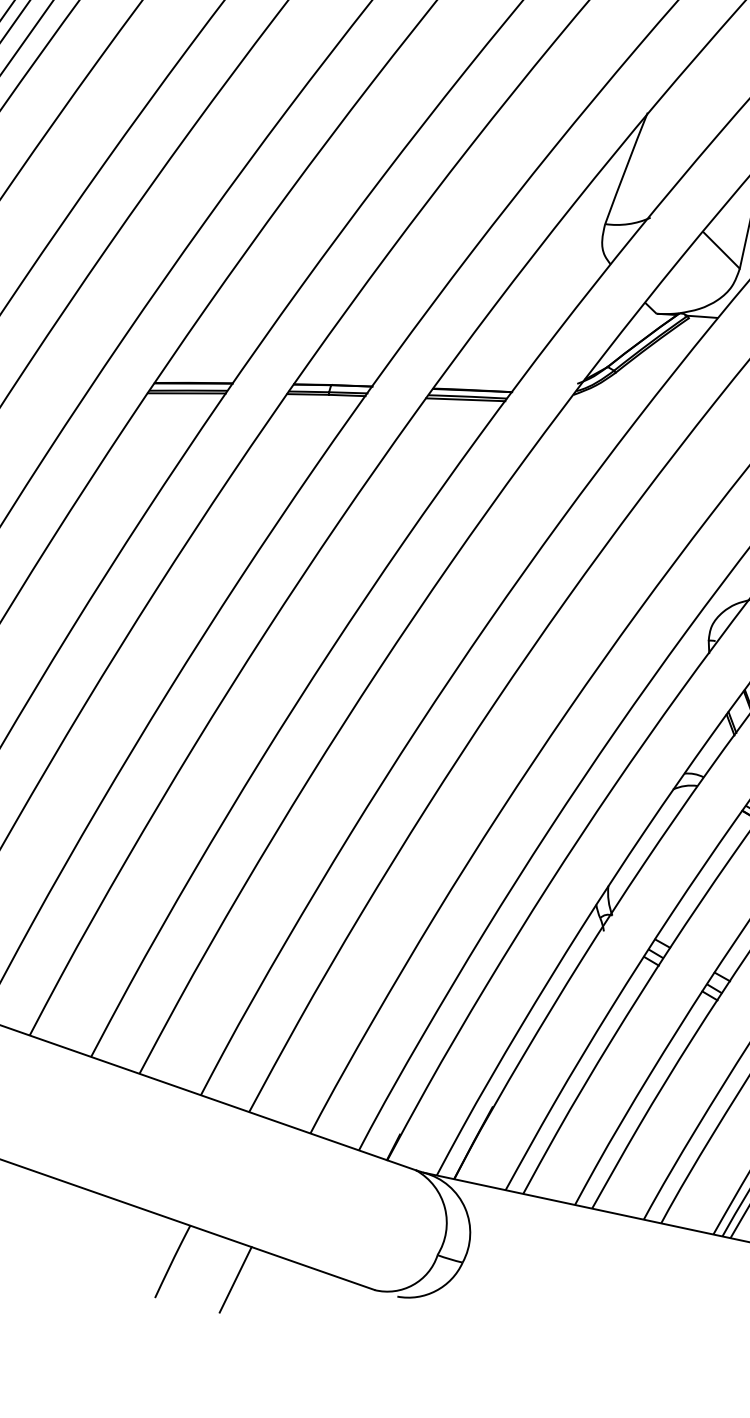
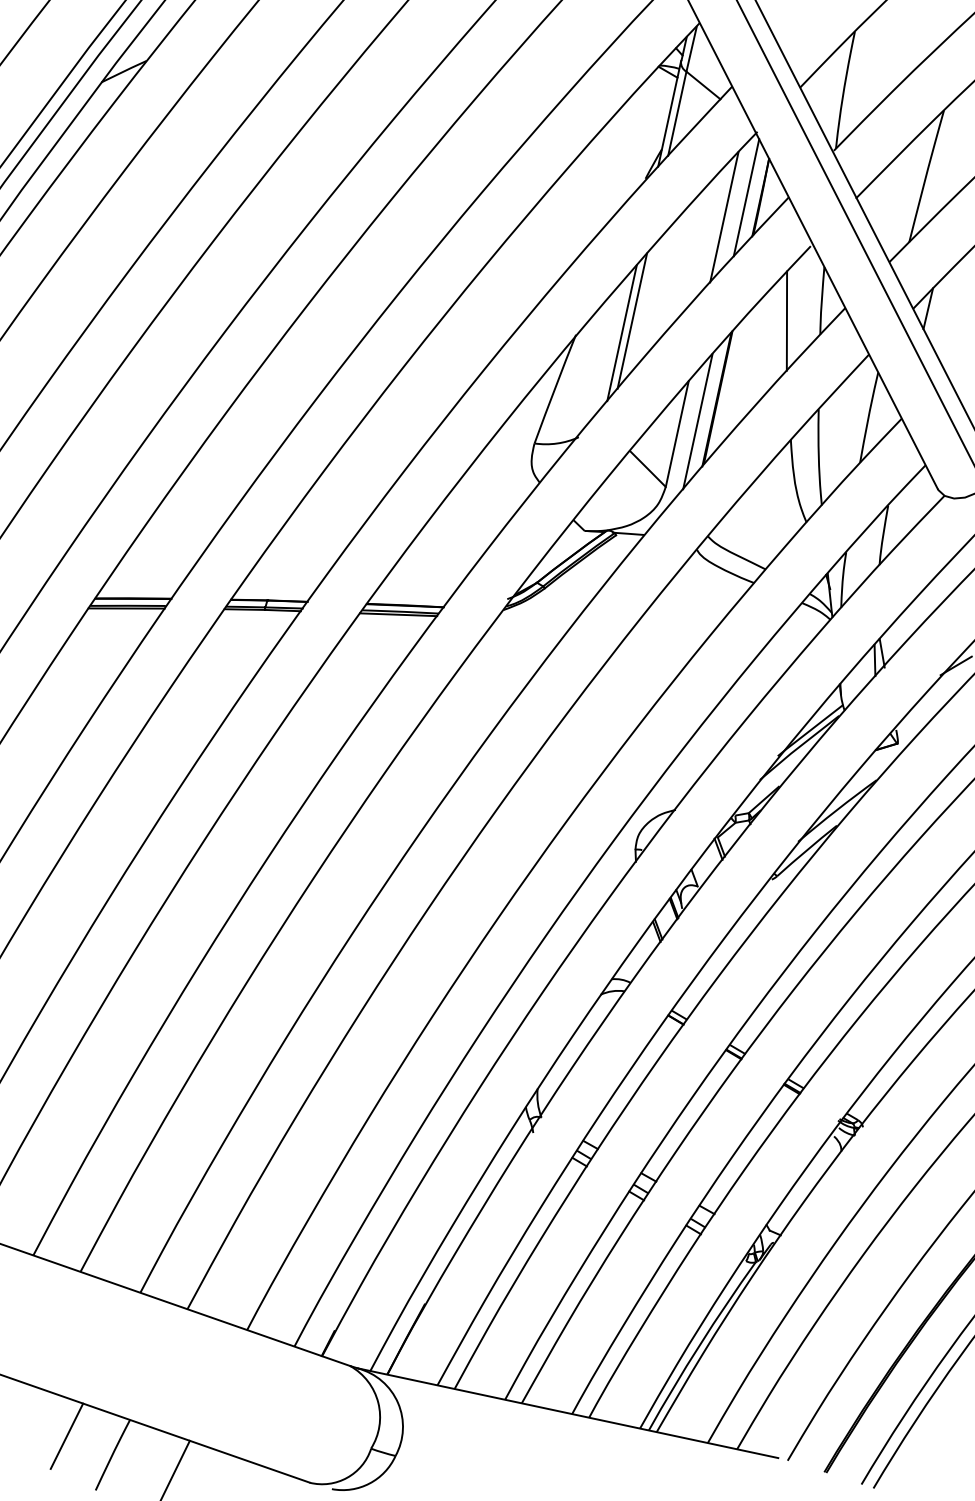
line: (705, 97) -> (632, 320), added
line: (694, 111) -> (621, 333), added
line: (125, 1241) -> (66, 1435), added

